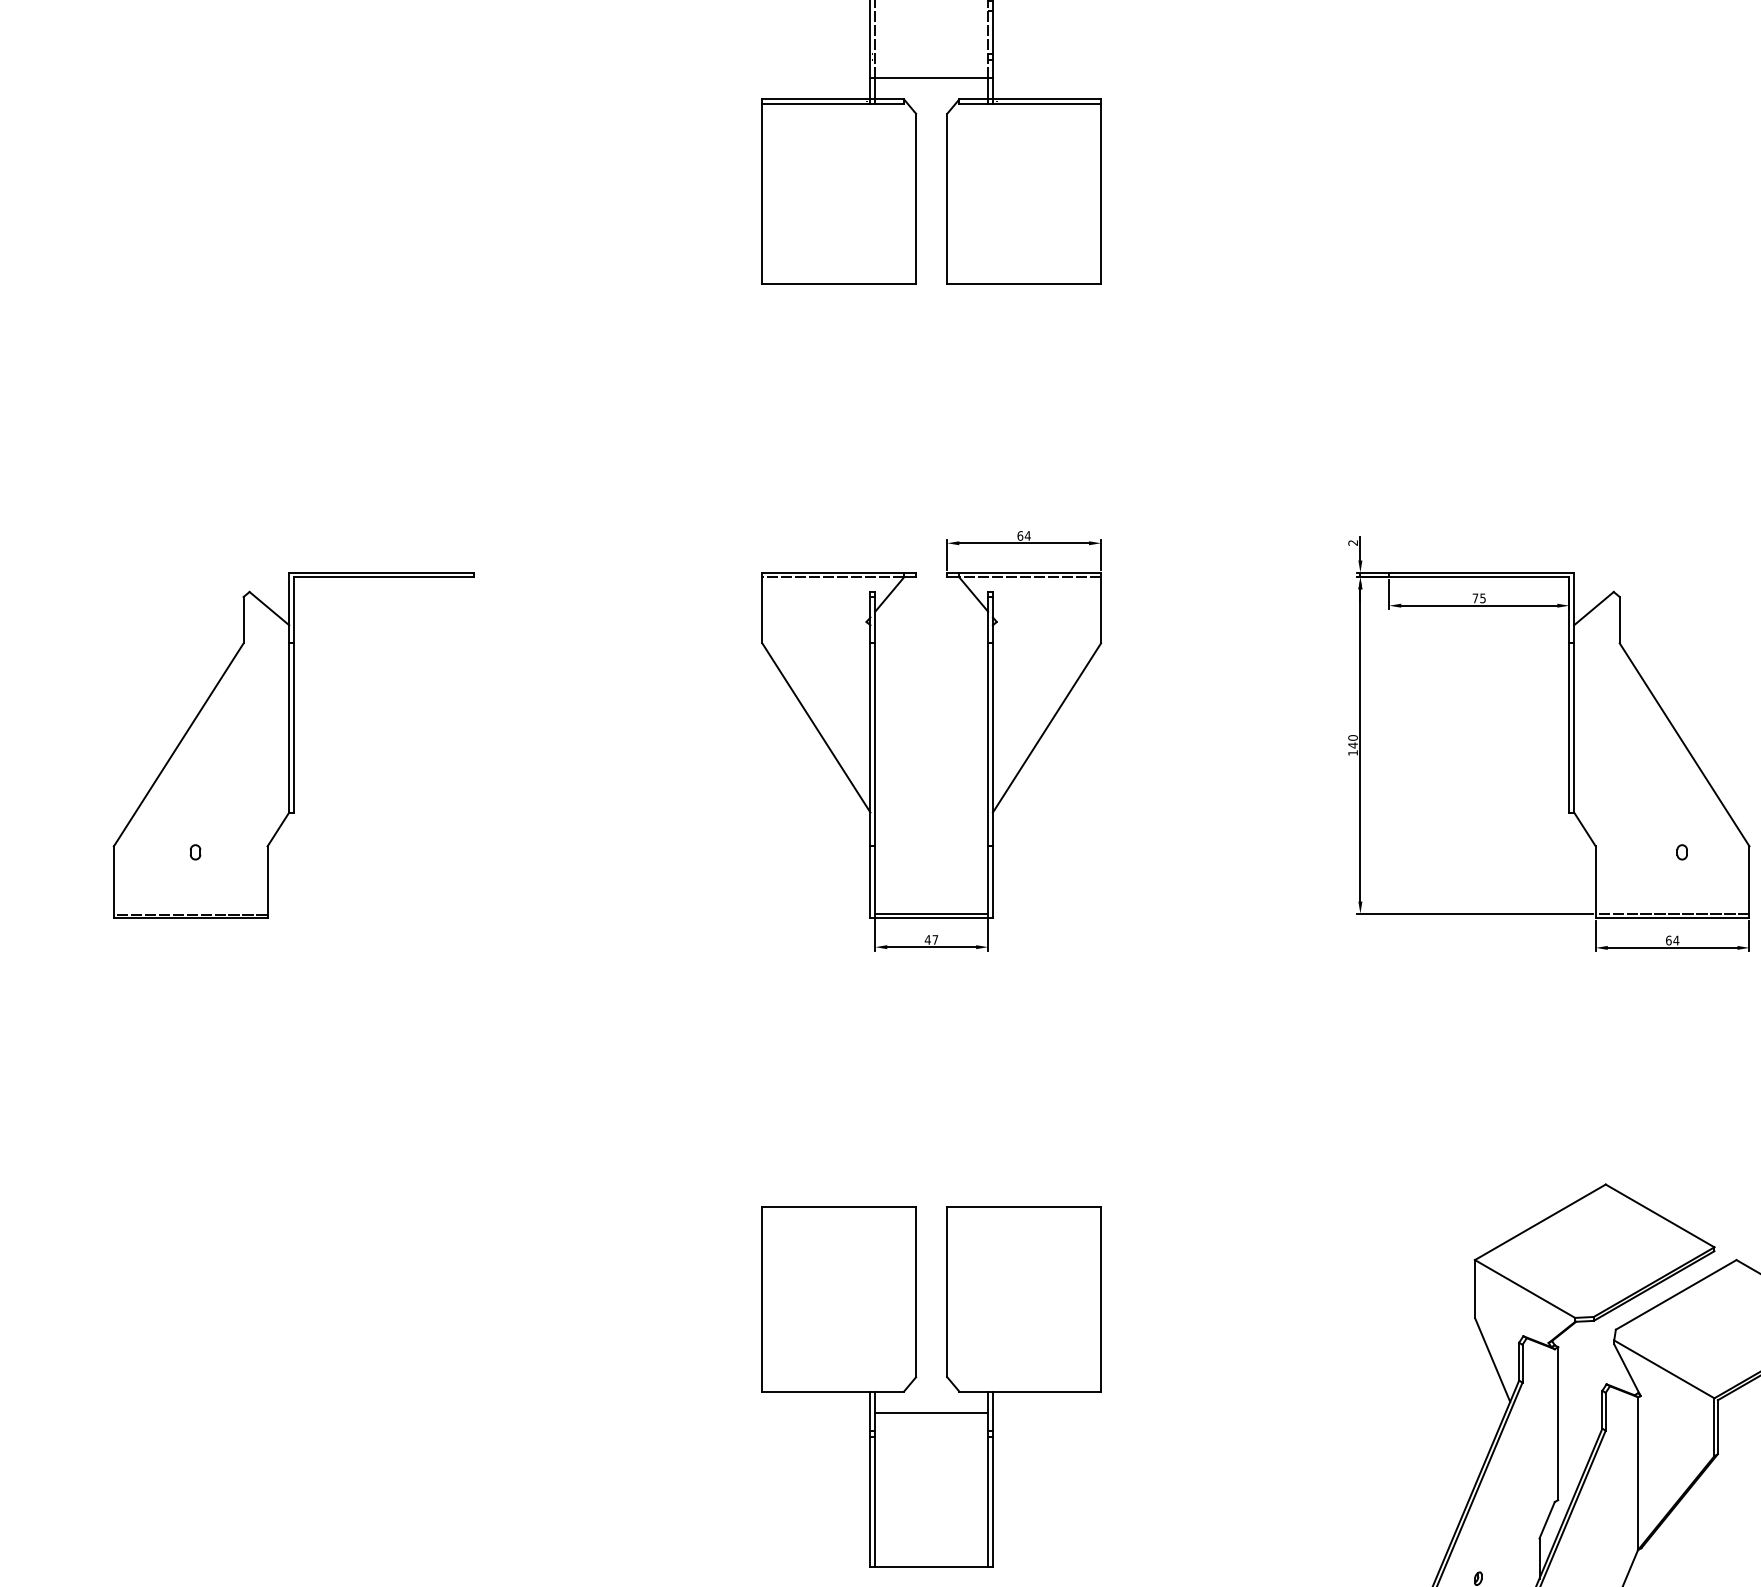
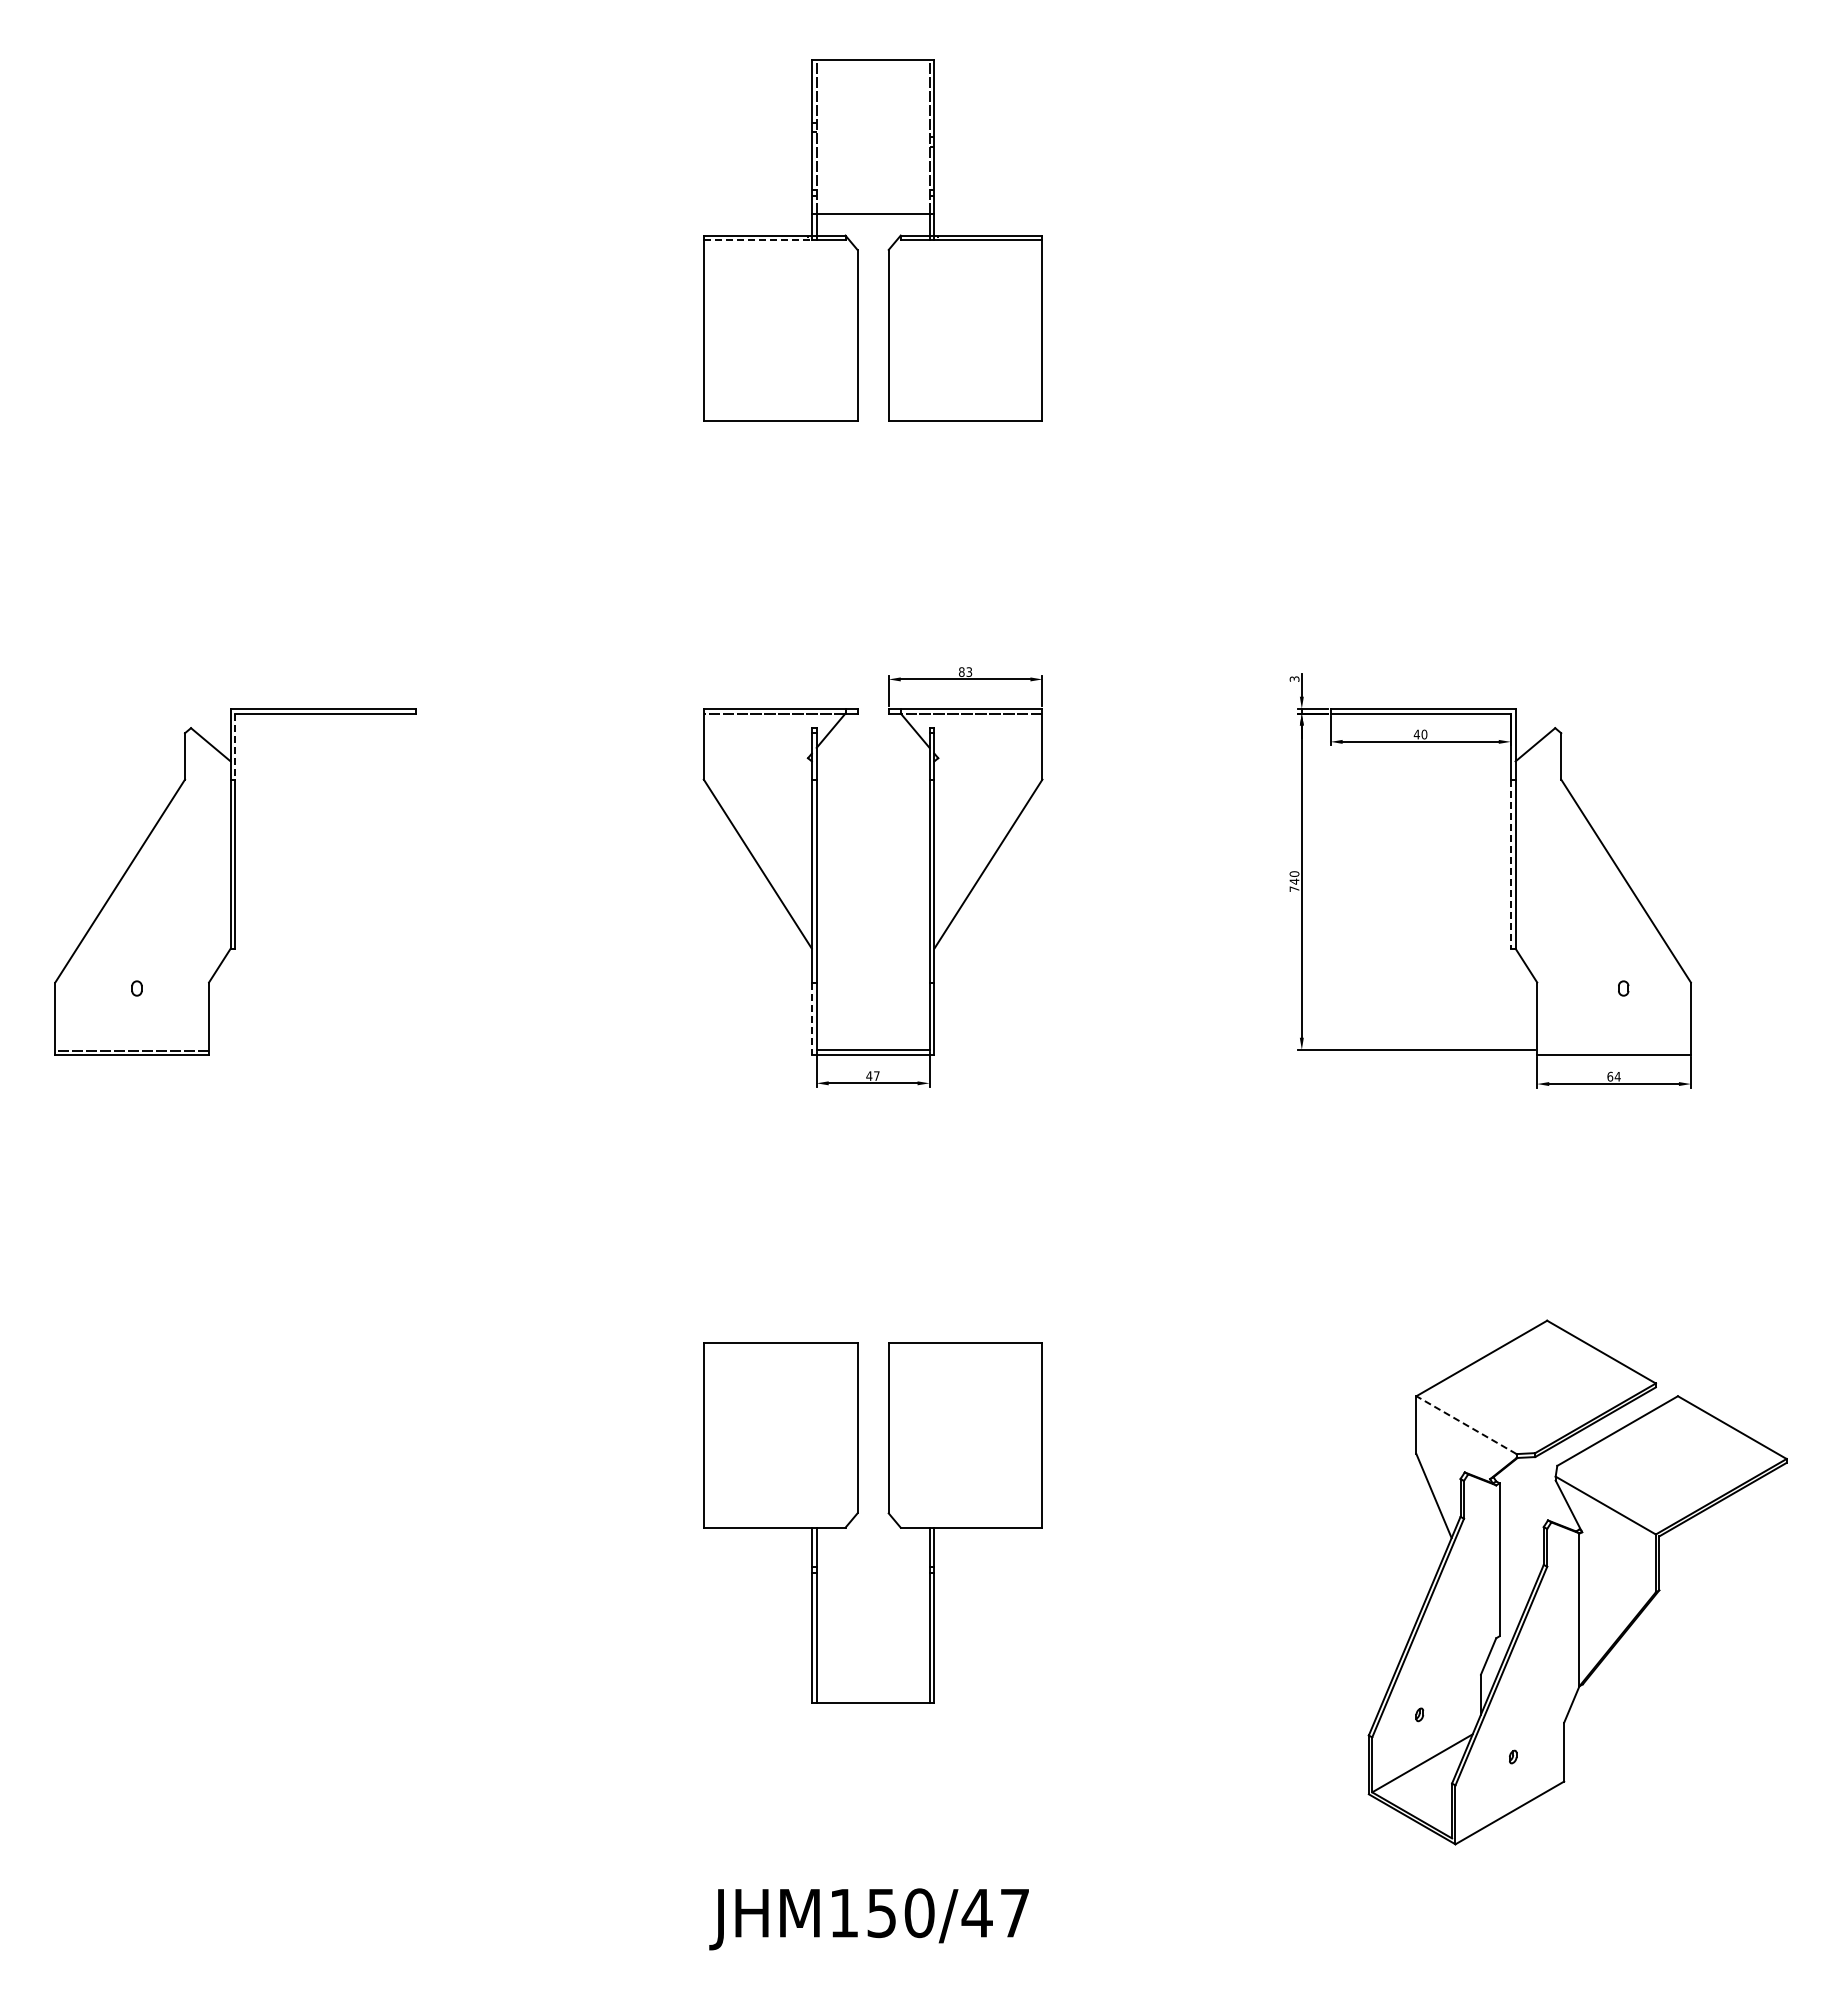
line: (817, 104) -> (758, 240), solid -> dashed
text: (1024, 535) -> (965, 671), 64 -> 83
text: (1353, 542) -> (1294, 678), 2 -> 3
text: (1479, 598) -> (1420, 734), 75 -> 40
line: (294, 611) -> (235, 747), solid -> dashed
line: (1569, 728) -> (1510, 864), solid -> dashed
text: (1353, 752) -> (1294, 888), 140 -> 740
line: (870, 883) -> (811, 1019), solid -> dashed
line: (1672, 913) -> (1613, 1049), removed
line: (1525, 1289) -> (1466, 1425), solid -> dashed
line: (931, 1413) -> (872, 1549), removed

